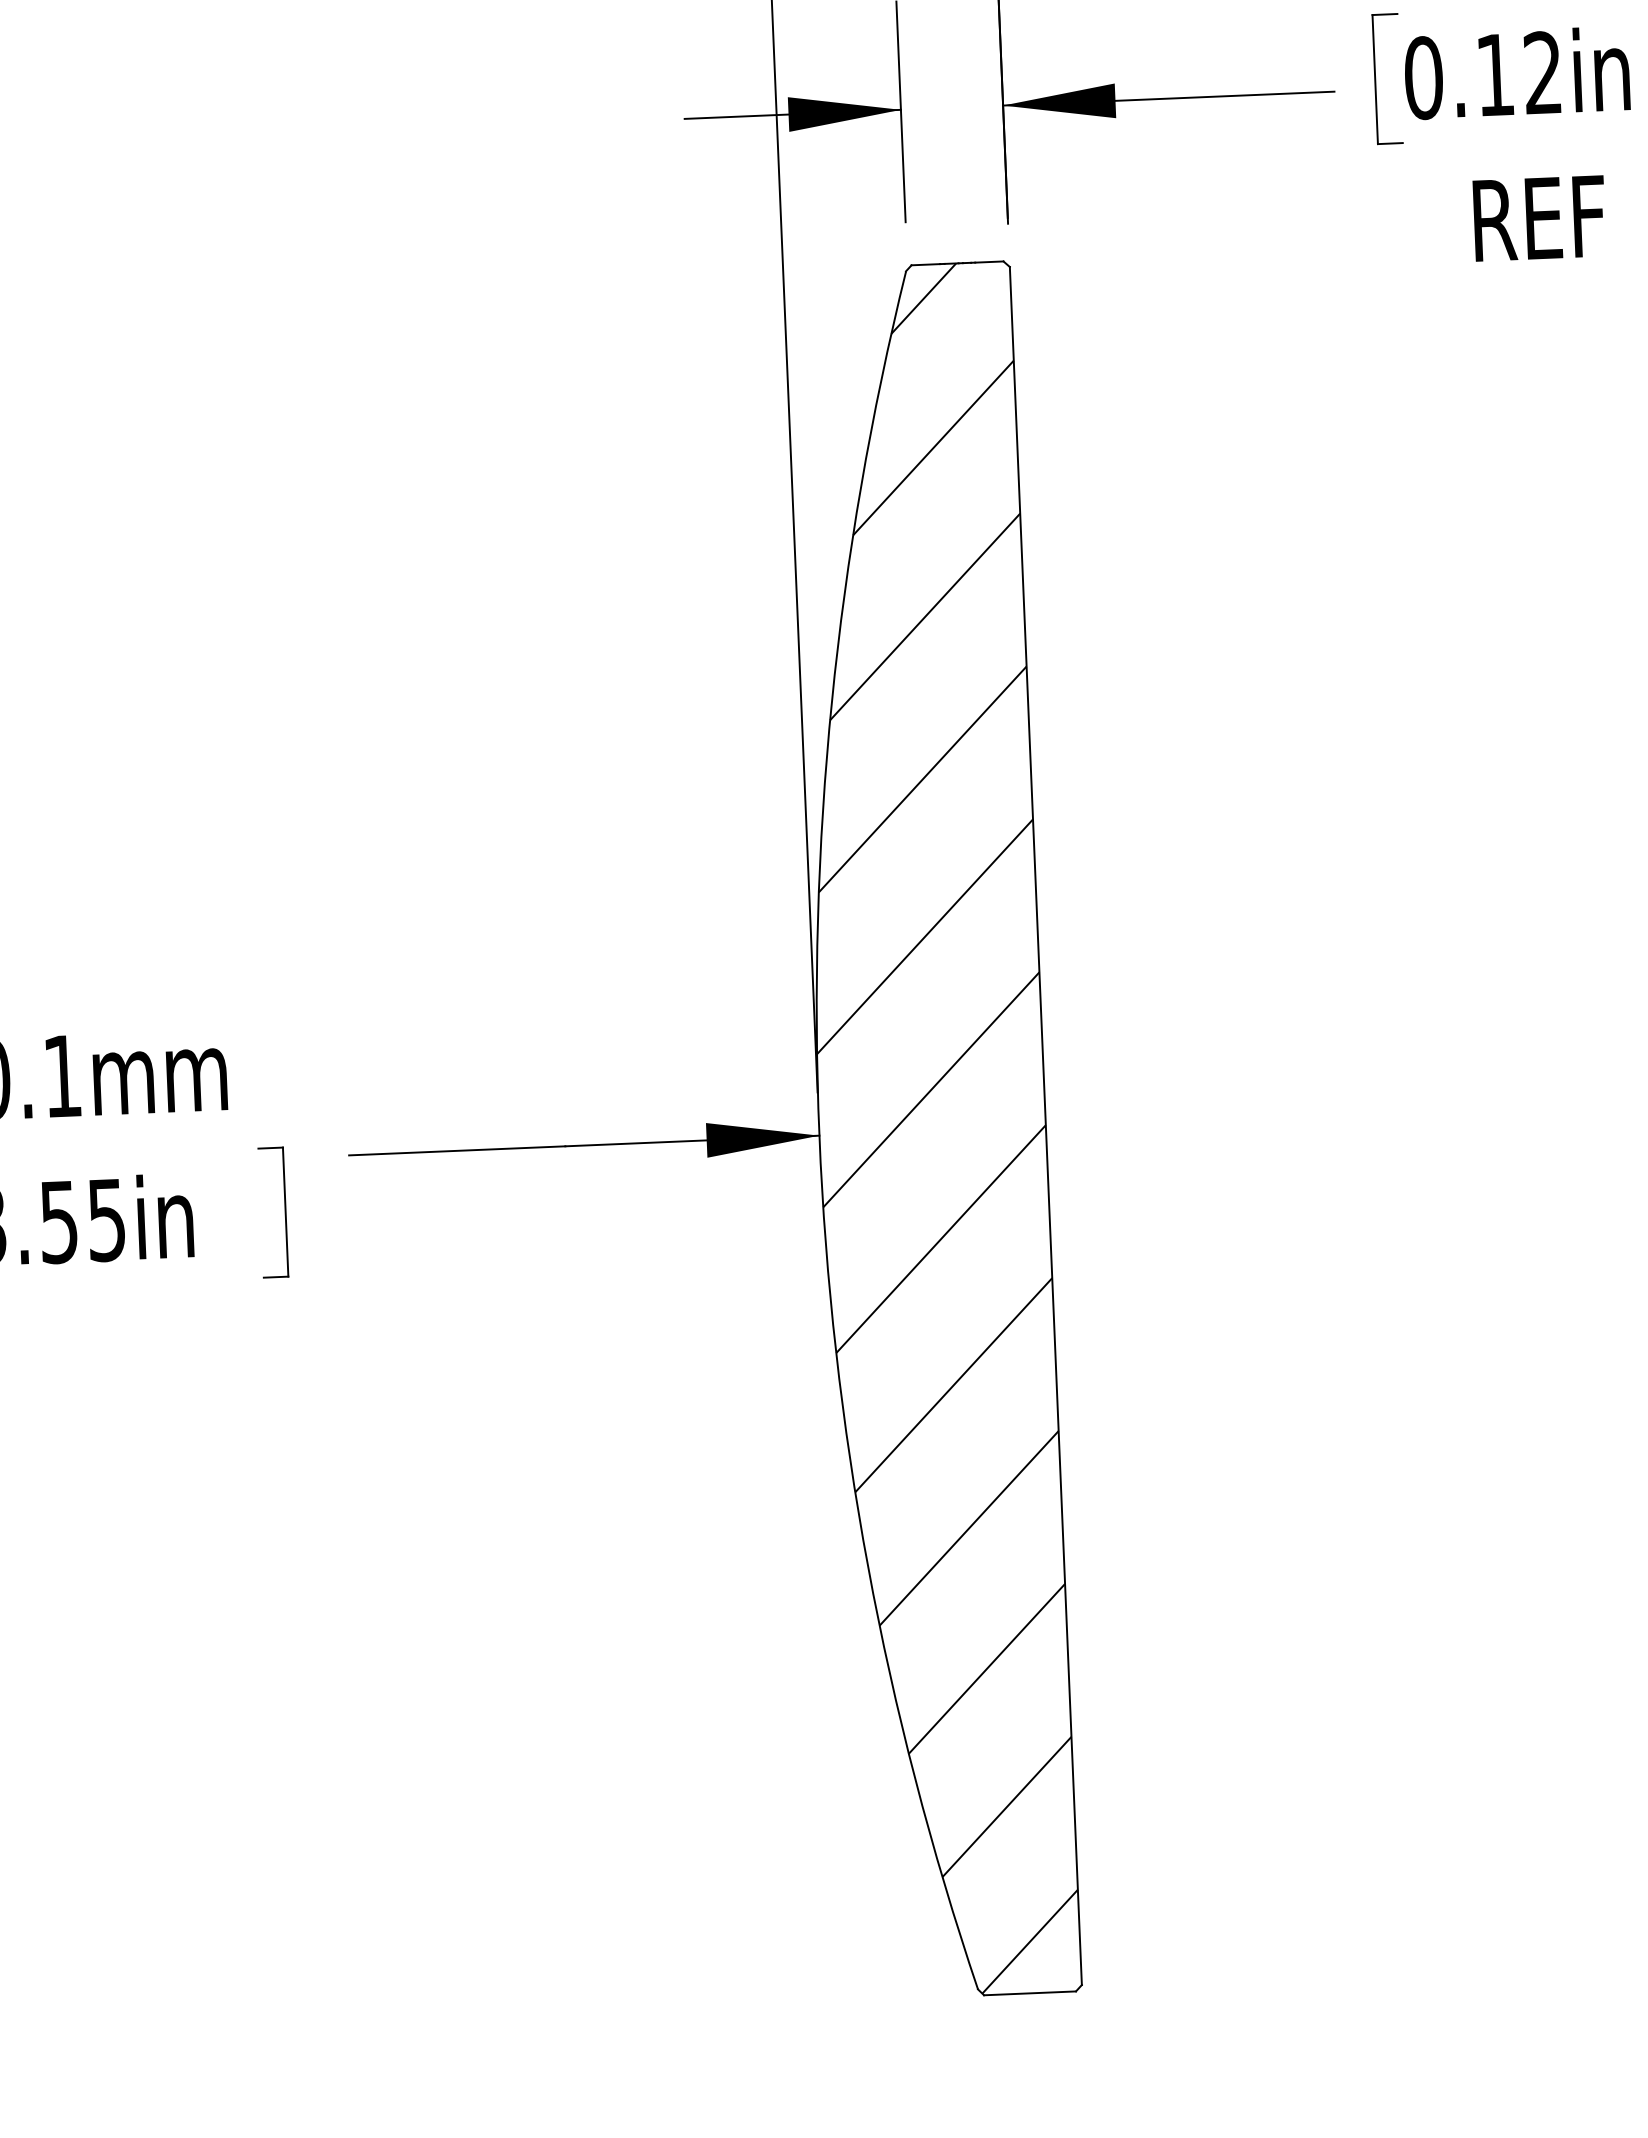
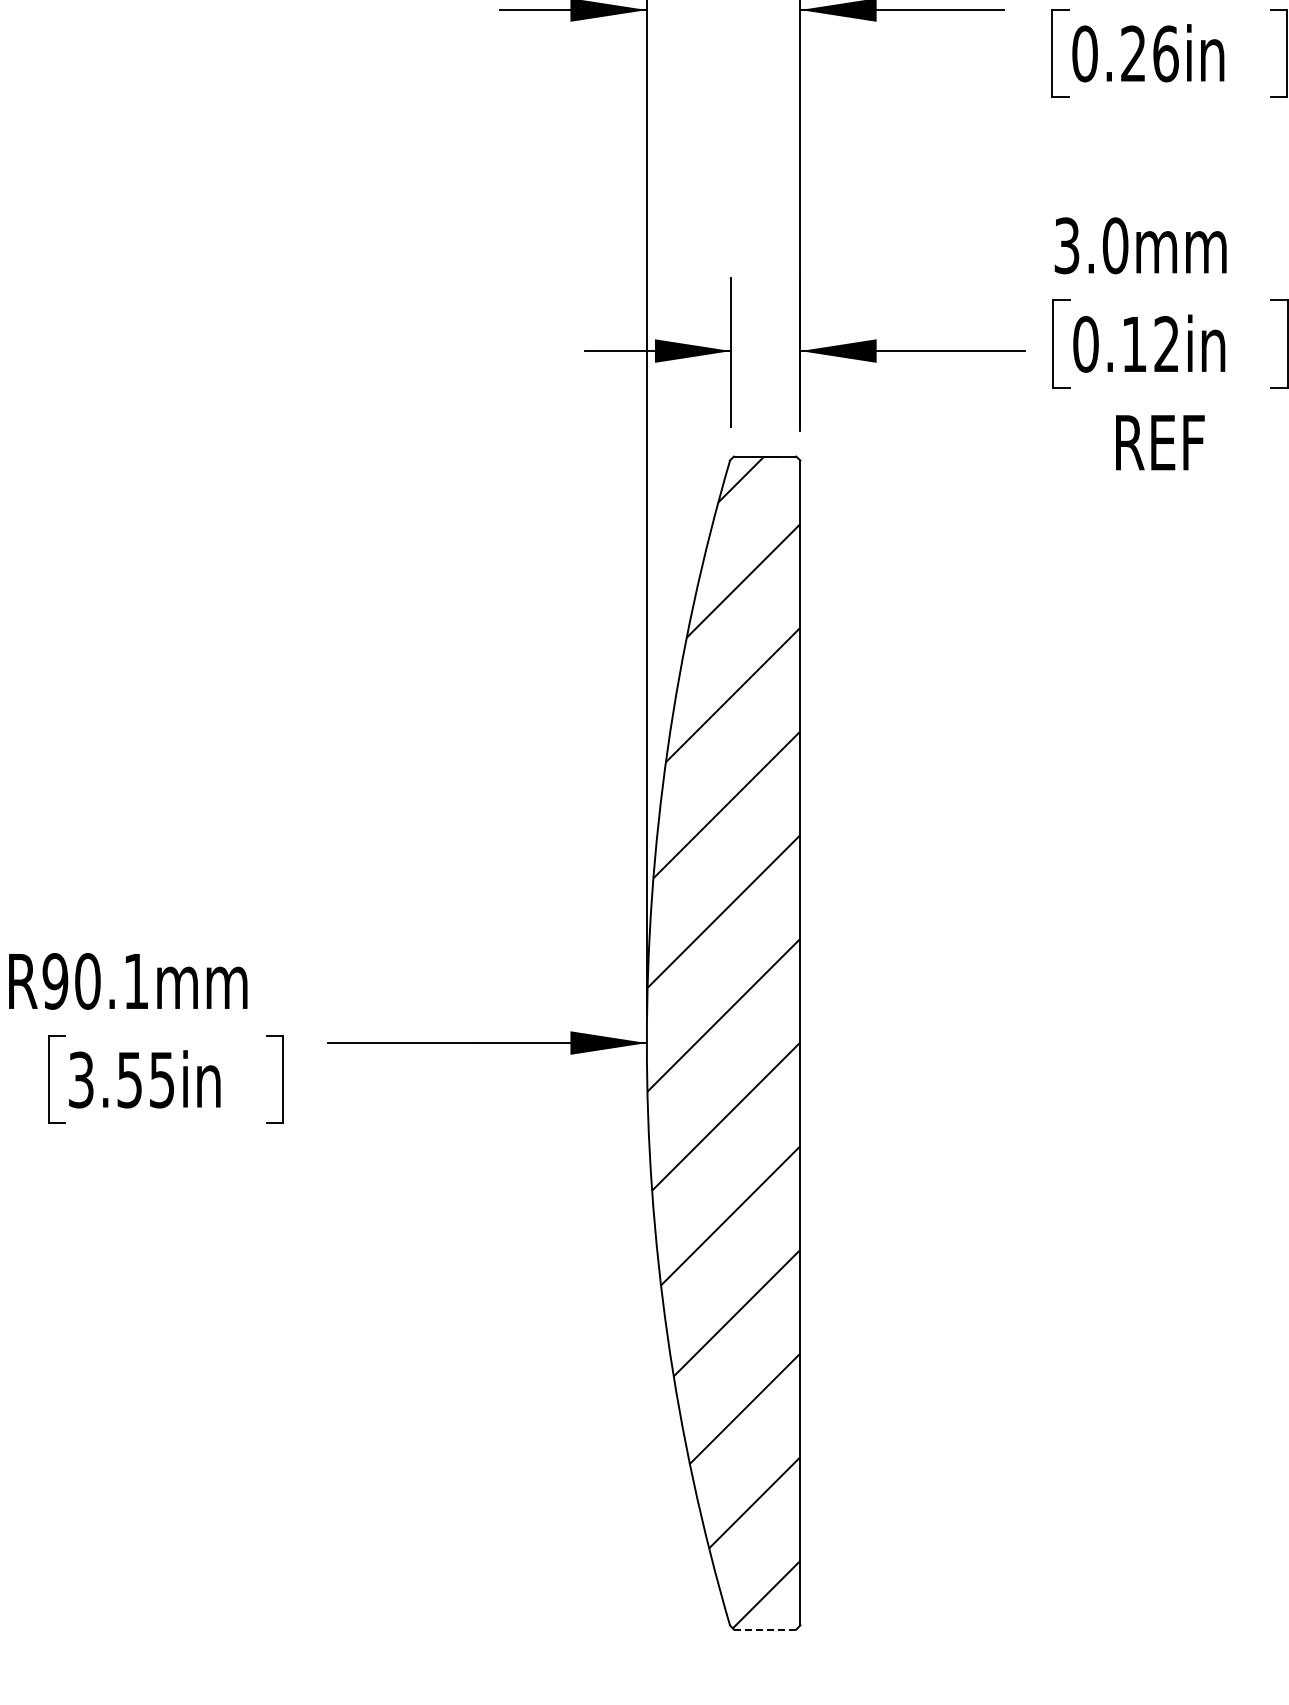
line: (1029, 1993) -> (764, 1629), solid -> dashed

